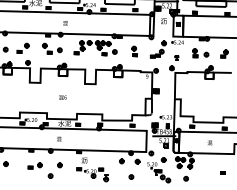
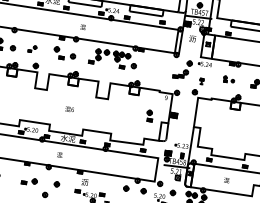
part: (22, 47) -> (31, 48), size x0.6
part: (134, 51) -> (149, 116), moved
part: (200, 53) -> (228, 79), size x0.6

